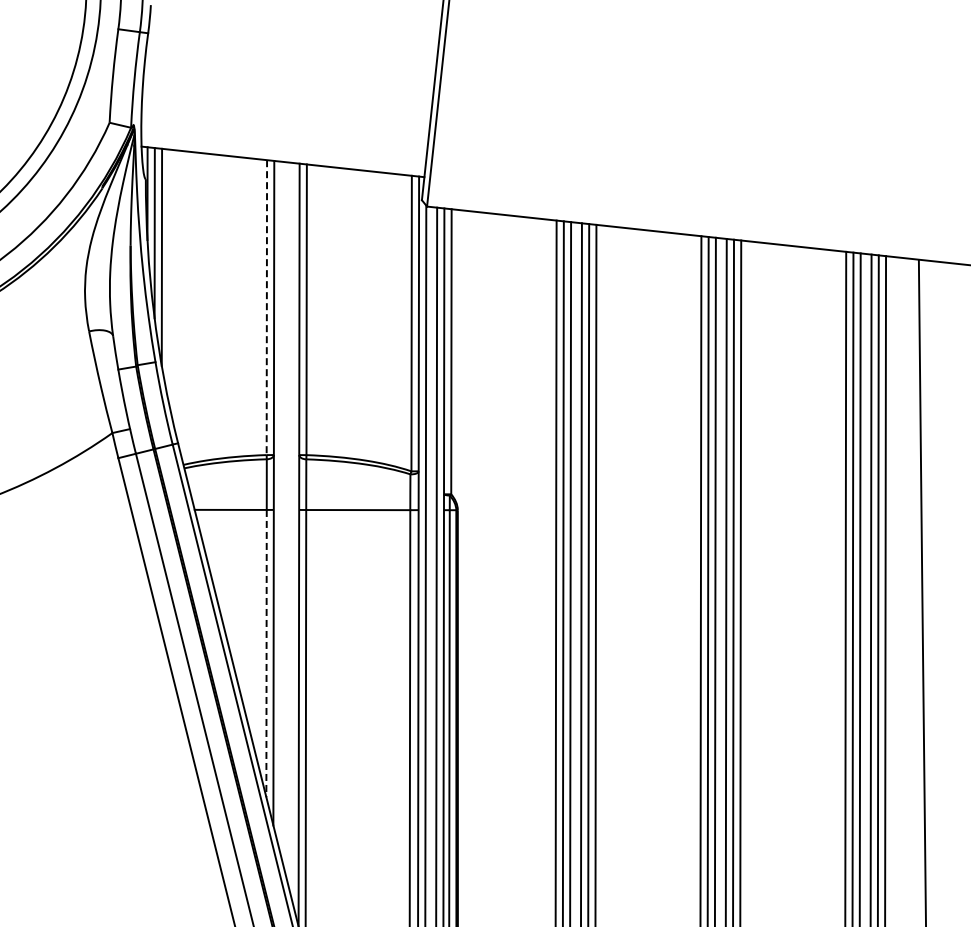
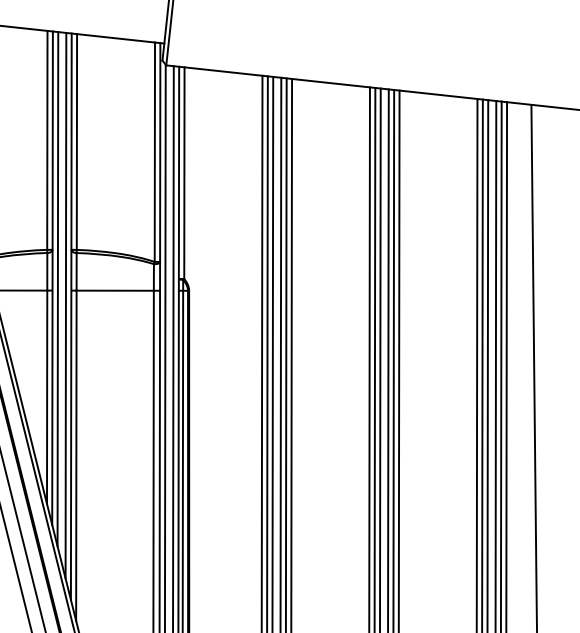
line: (266, 308) -> (47, 141), dashed -> solid
line: (280, 507) -> (57, 288), added
line: (291, 529) -> (65, 305), added
line: (266, 653) -> (47, 397), dashed -> solid

